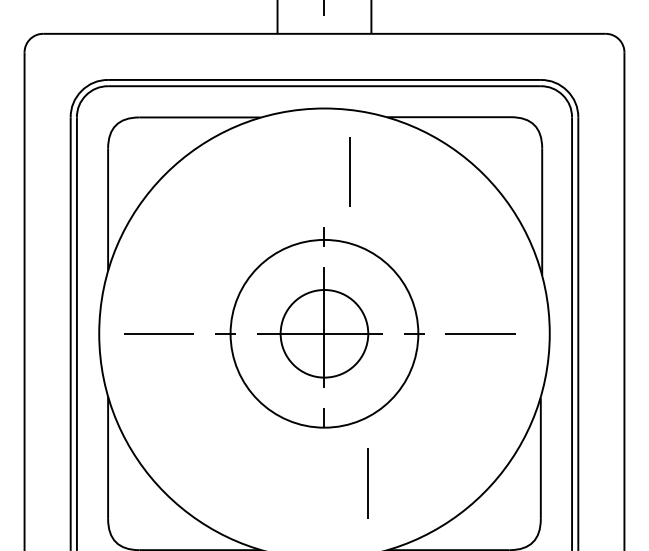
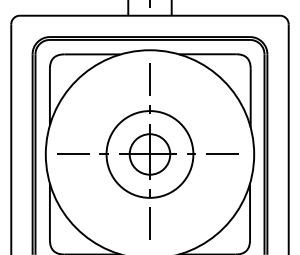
line: (349, 171) -> (149, 79), moved
line: (366, 483) -> (149, 223), moved

